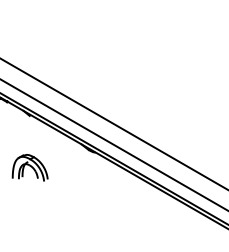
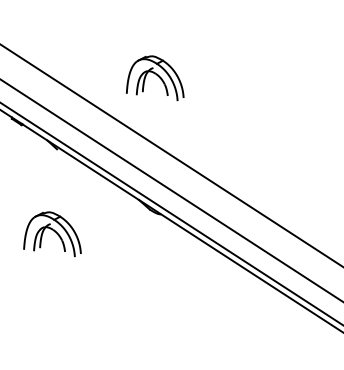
part: (87, 68) -> (154, 77), added

